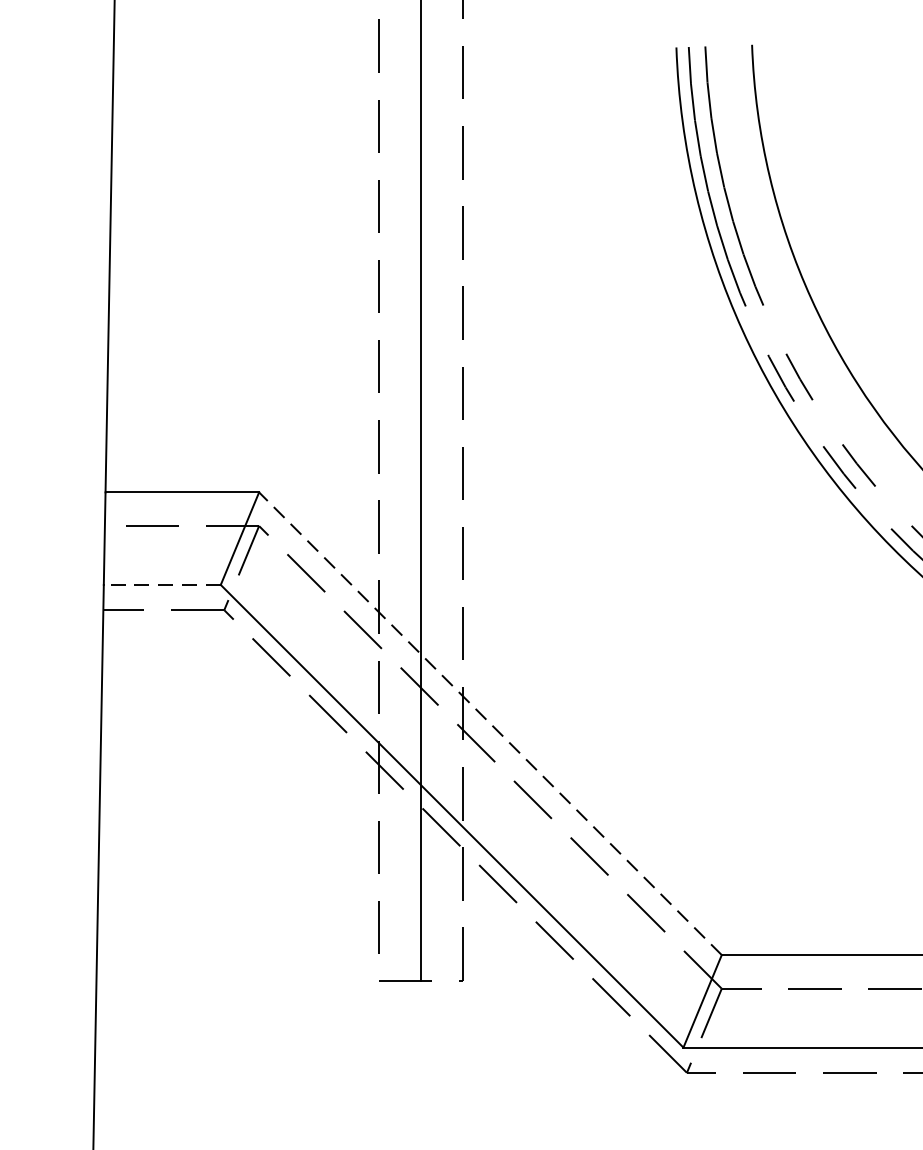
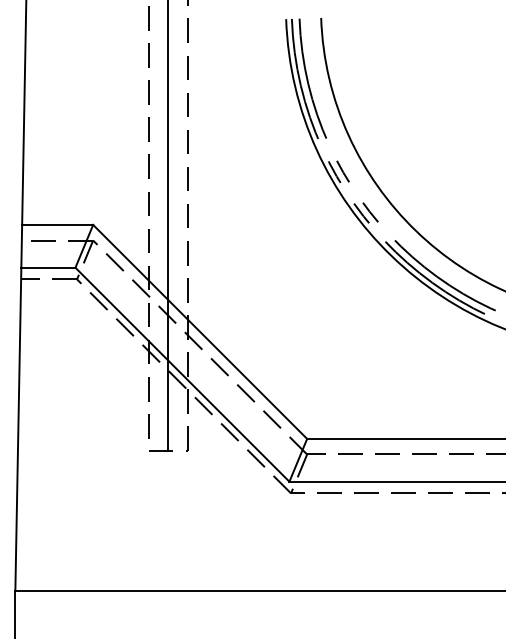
line: (160, 584) -> (47, 267), dashed -> solid
line: (489, 722) -> (199, 331), dashed -> solid

